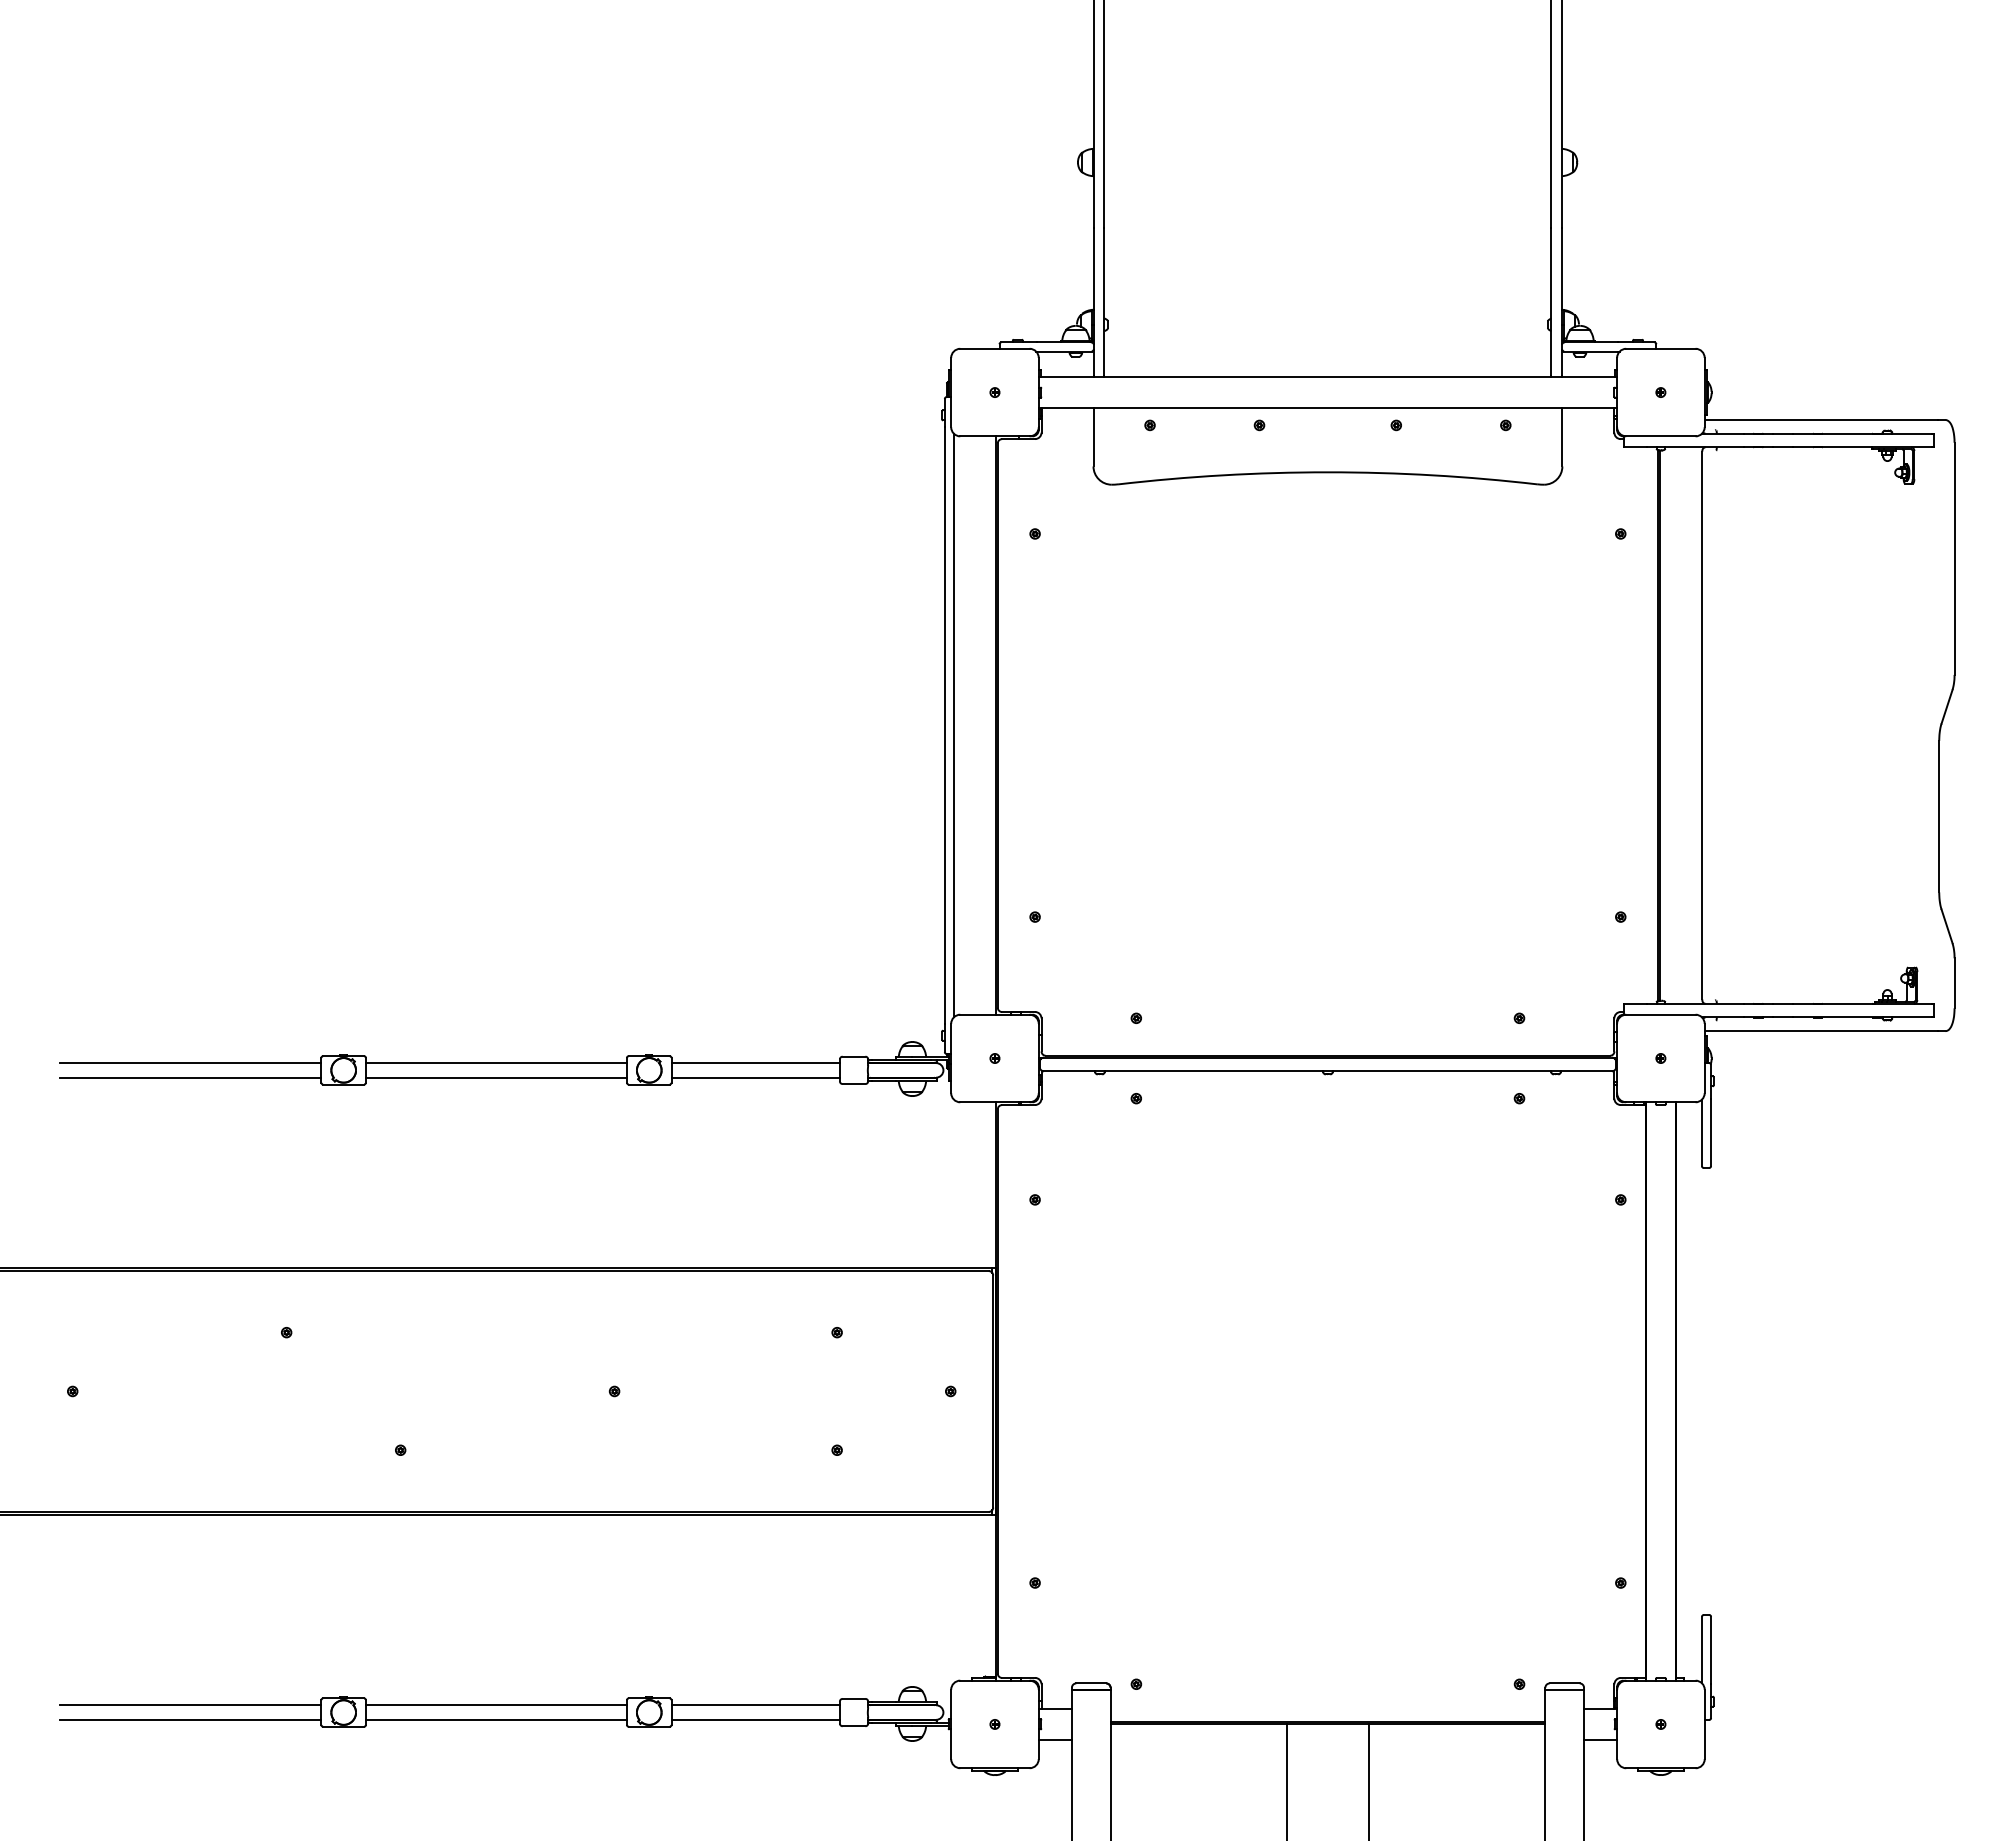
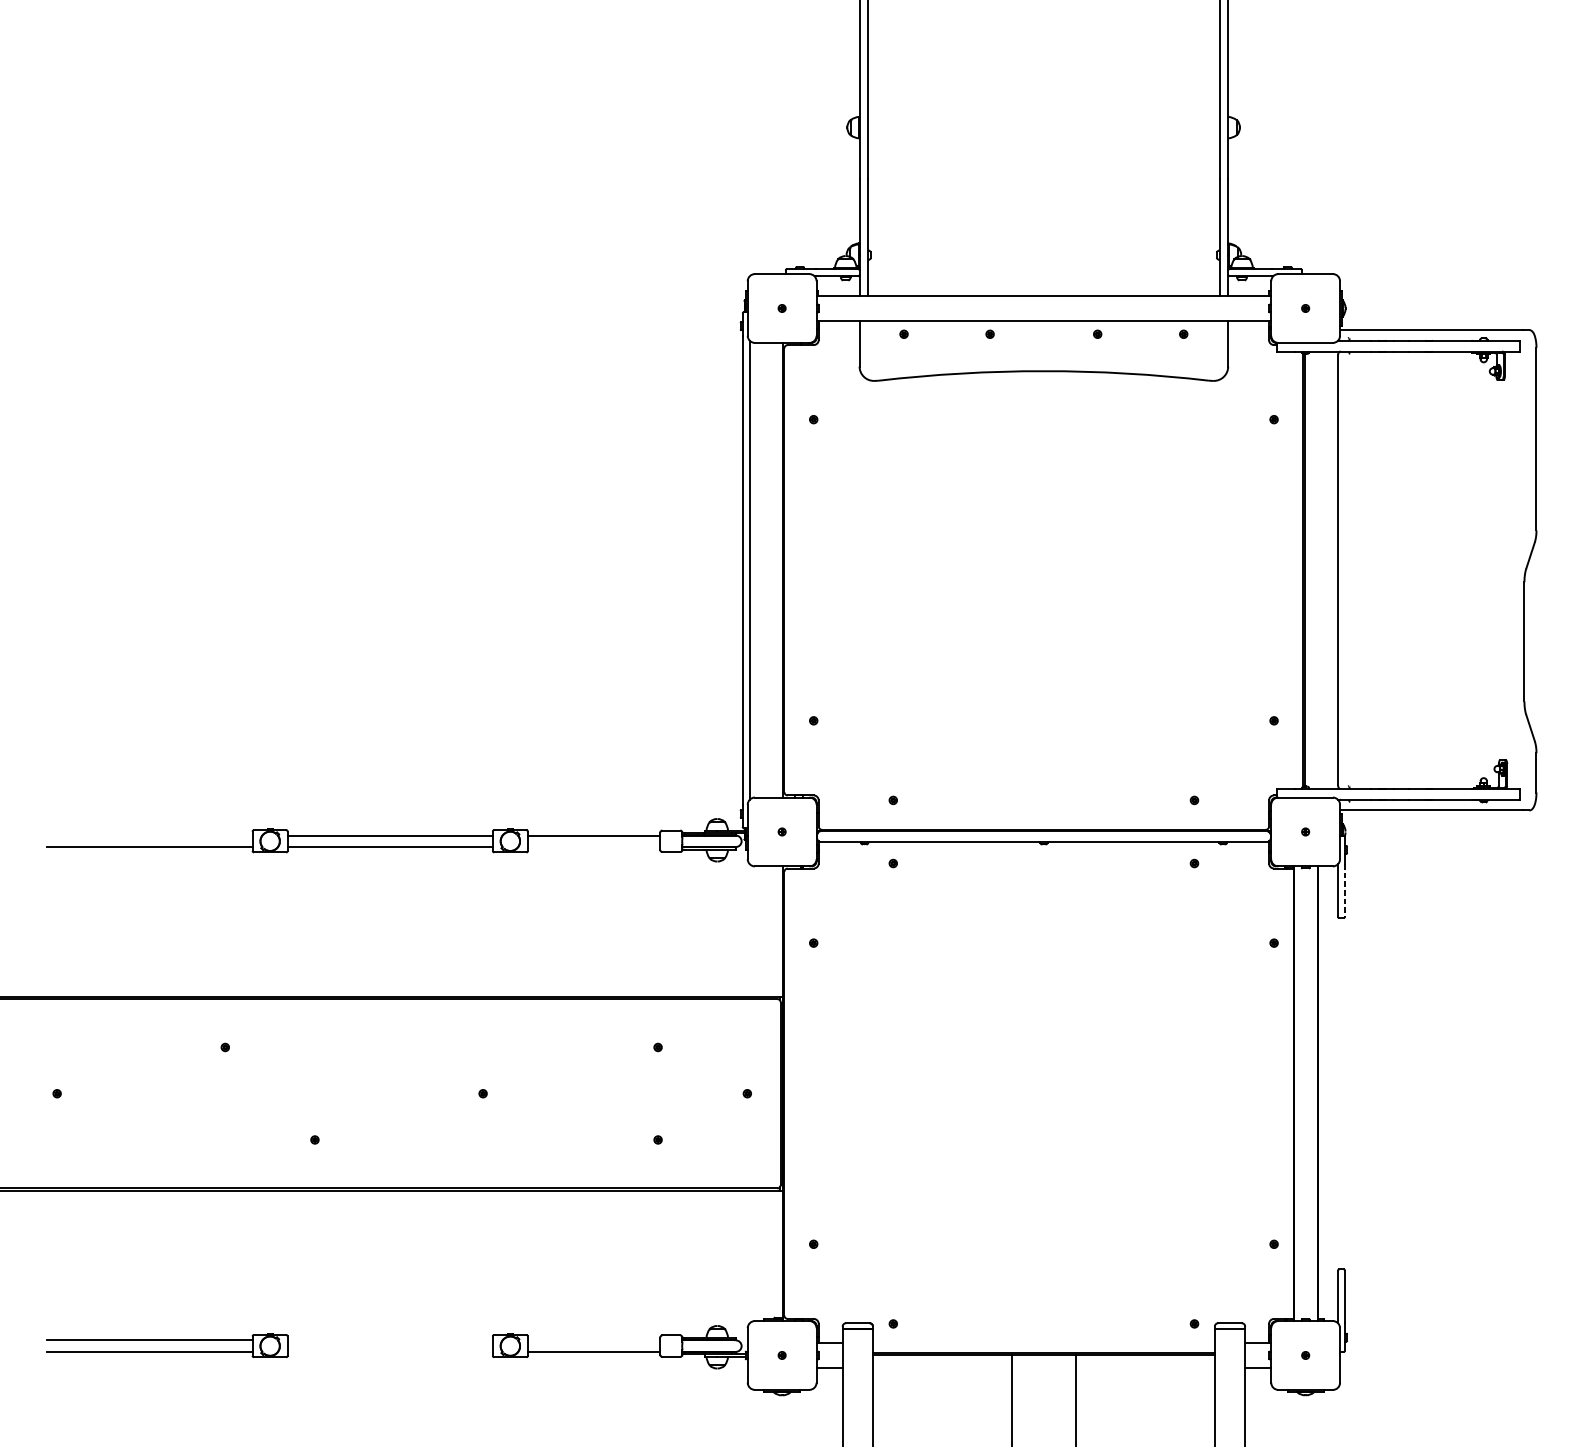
line: (190, 1063) -> (149, 835), removed
line: (755, 1077) -> (593, 846), removed
line: (1711, 1133) -> (1345, 890), solid -> dashed
line: (496, 1705) -> (390, 1340), removed
line: (755, 1705) -> (593, 1340), removed
line: (496, 1719) -> (390, 1351), removed

